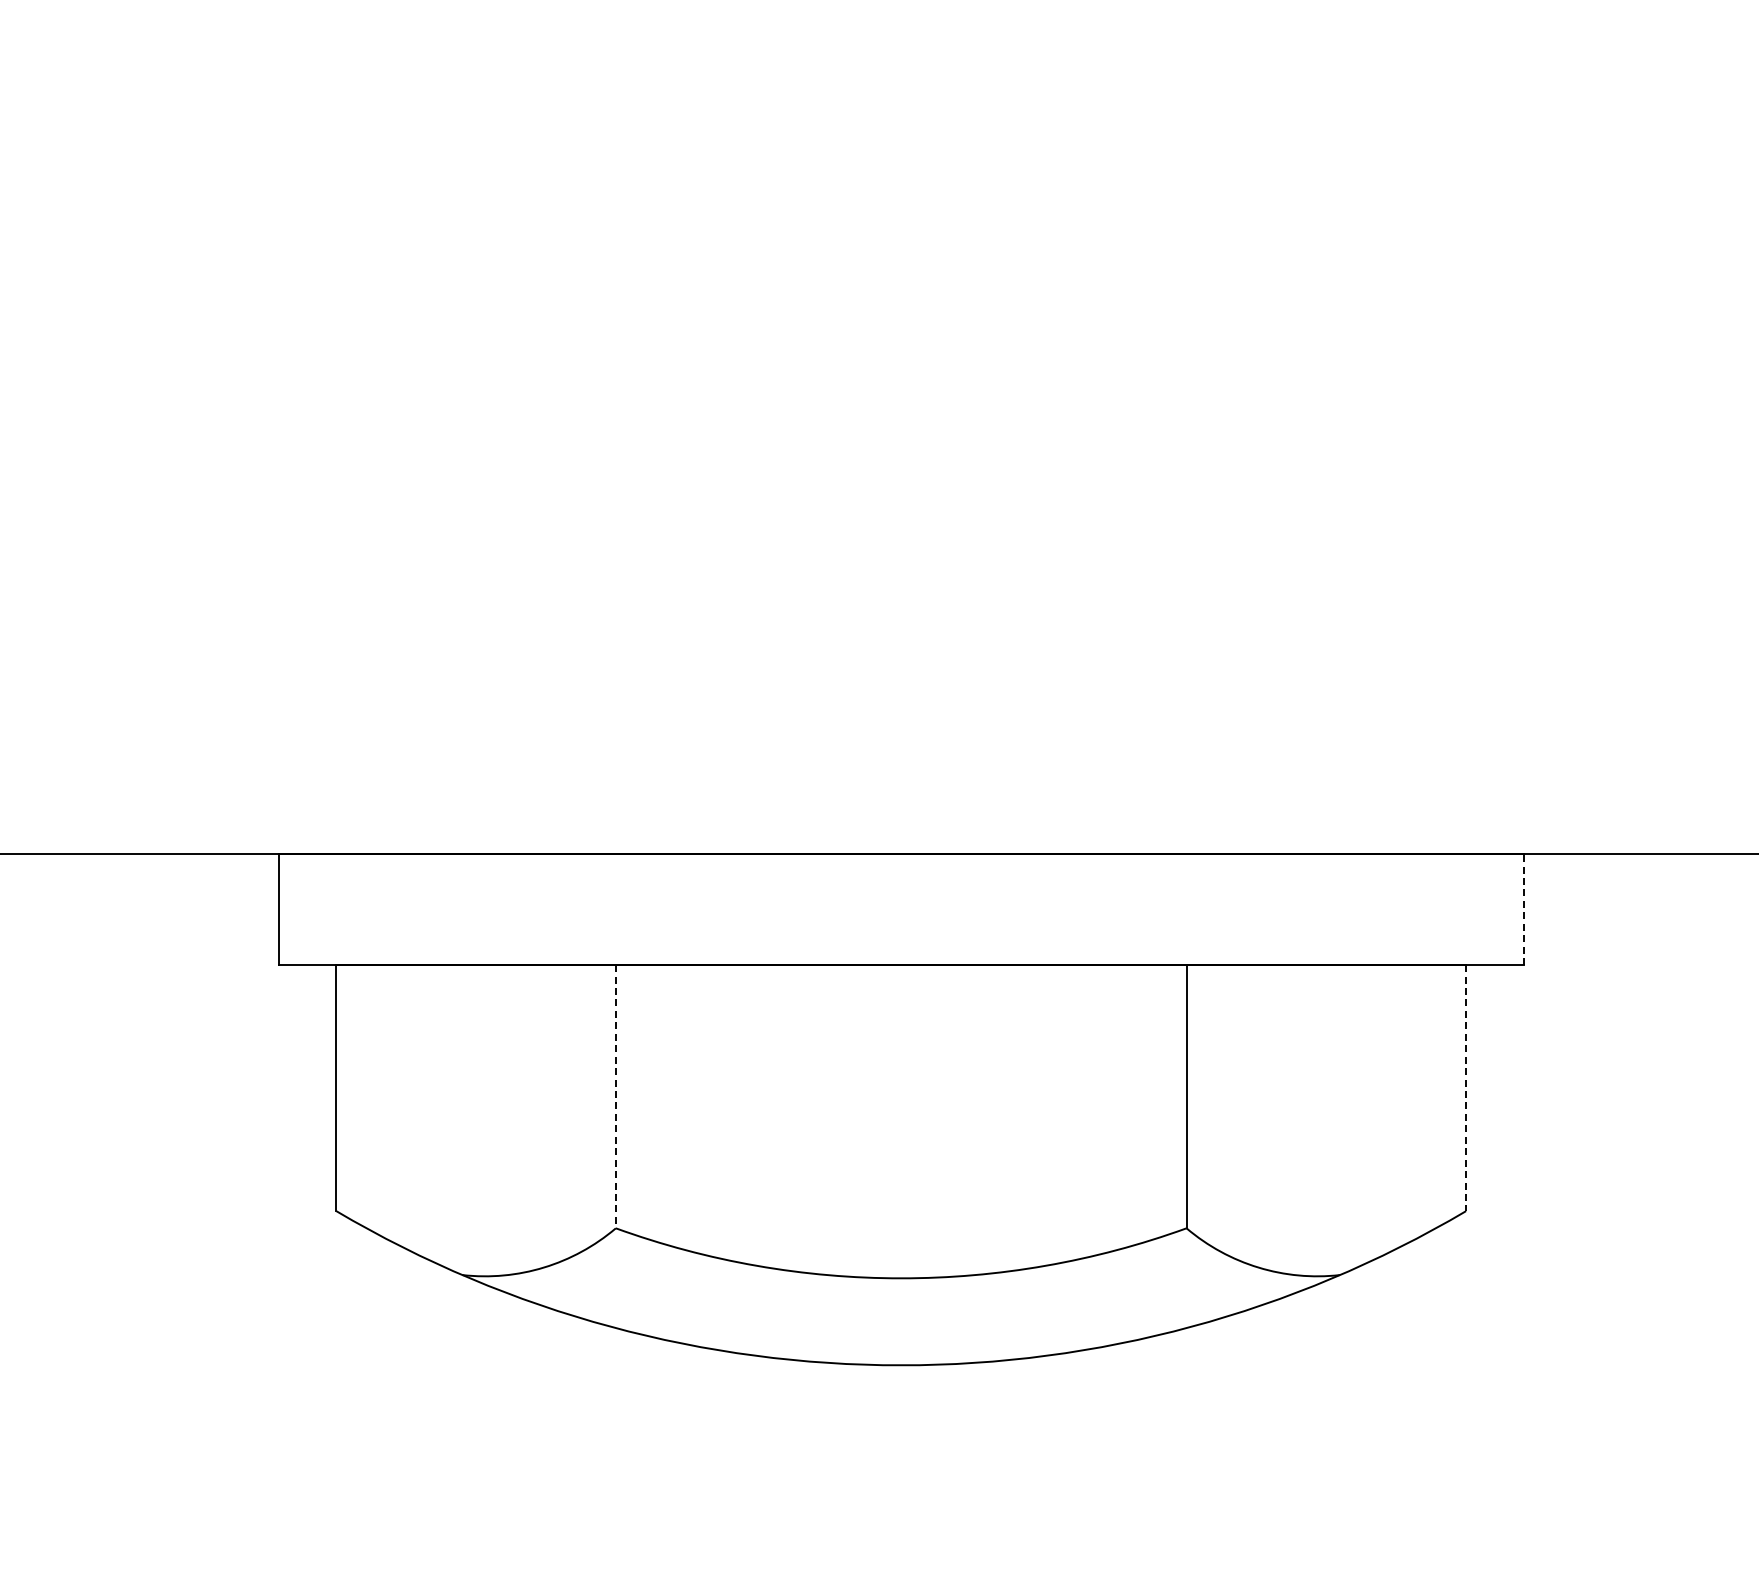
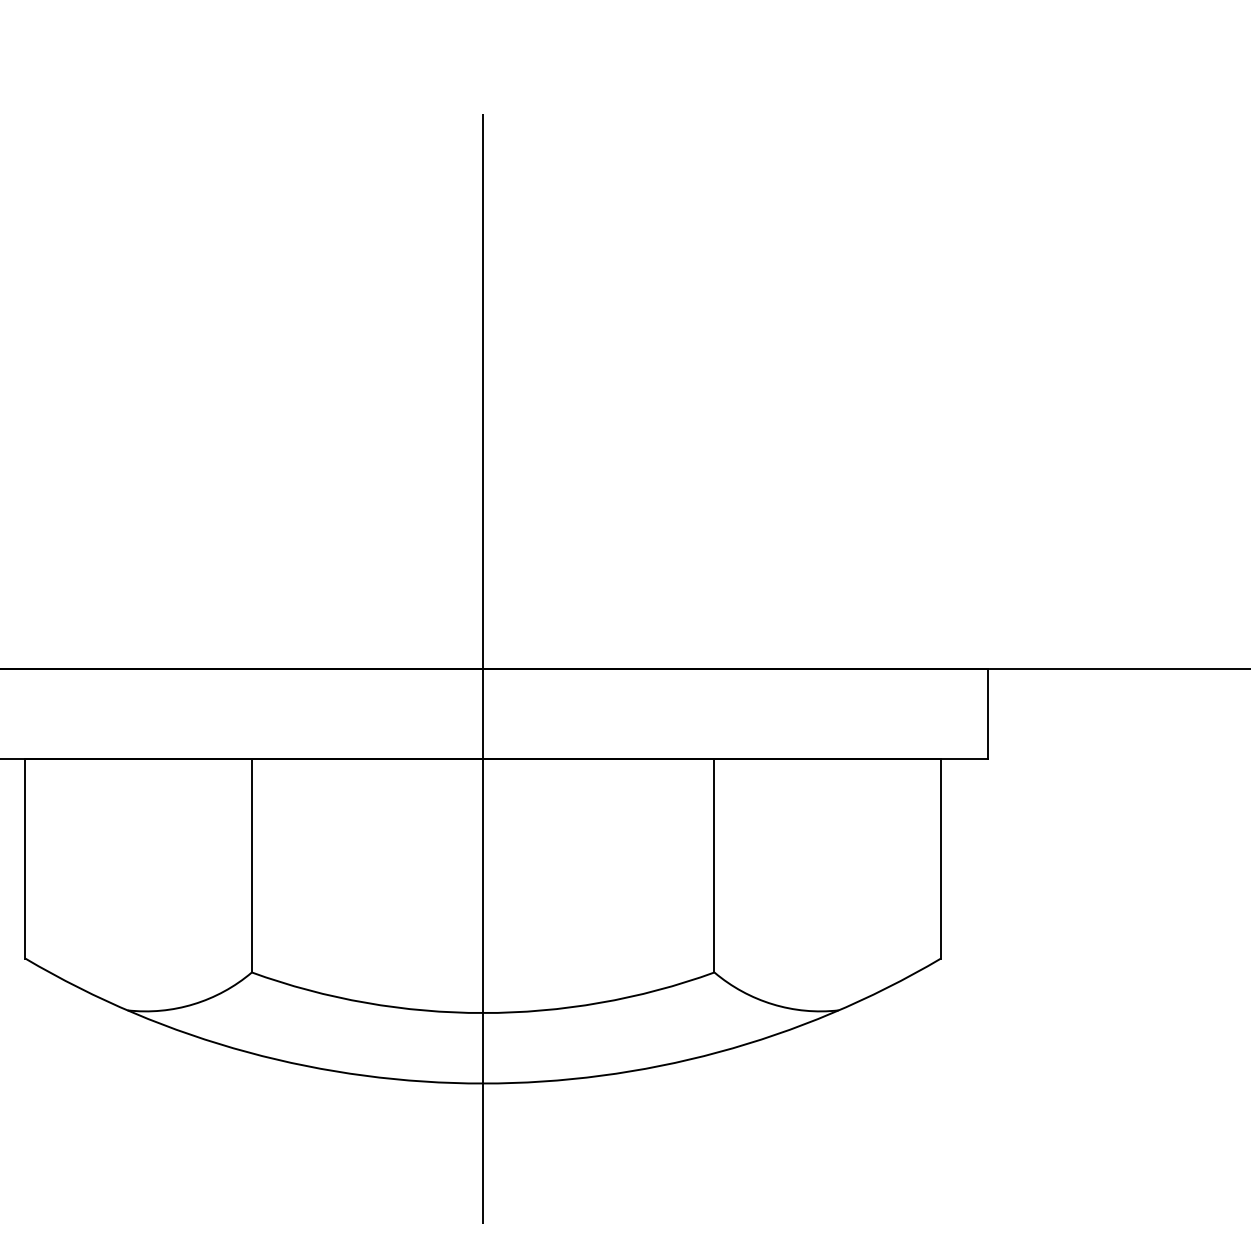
line: (901, 853) -> (483, 668), added
line: (1523, 909) -> (987, 714), dashed -> solid
line: (1466, 1088) -> (941, 859), dashed -> solid
line: (615, 1096) -> (251, 865), dashed -> solid

